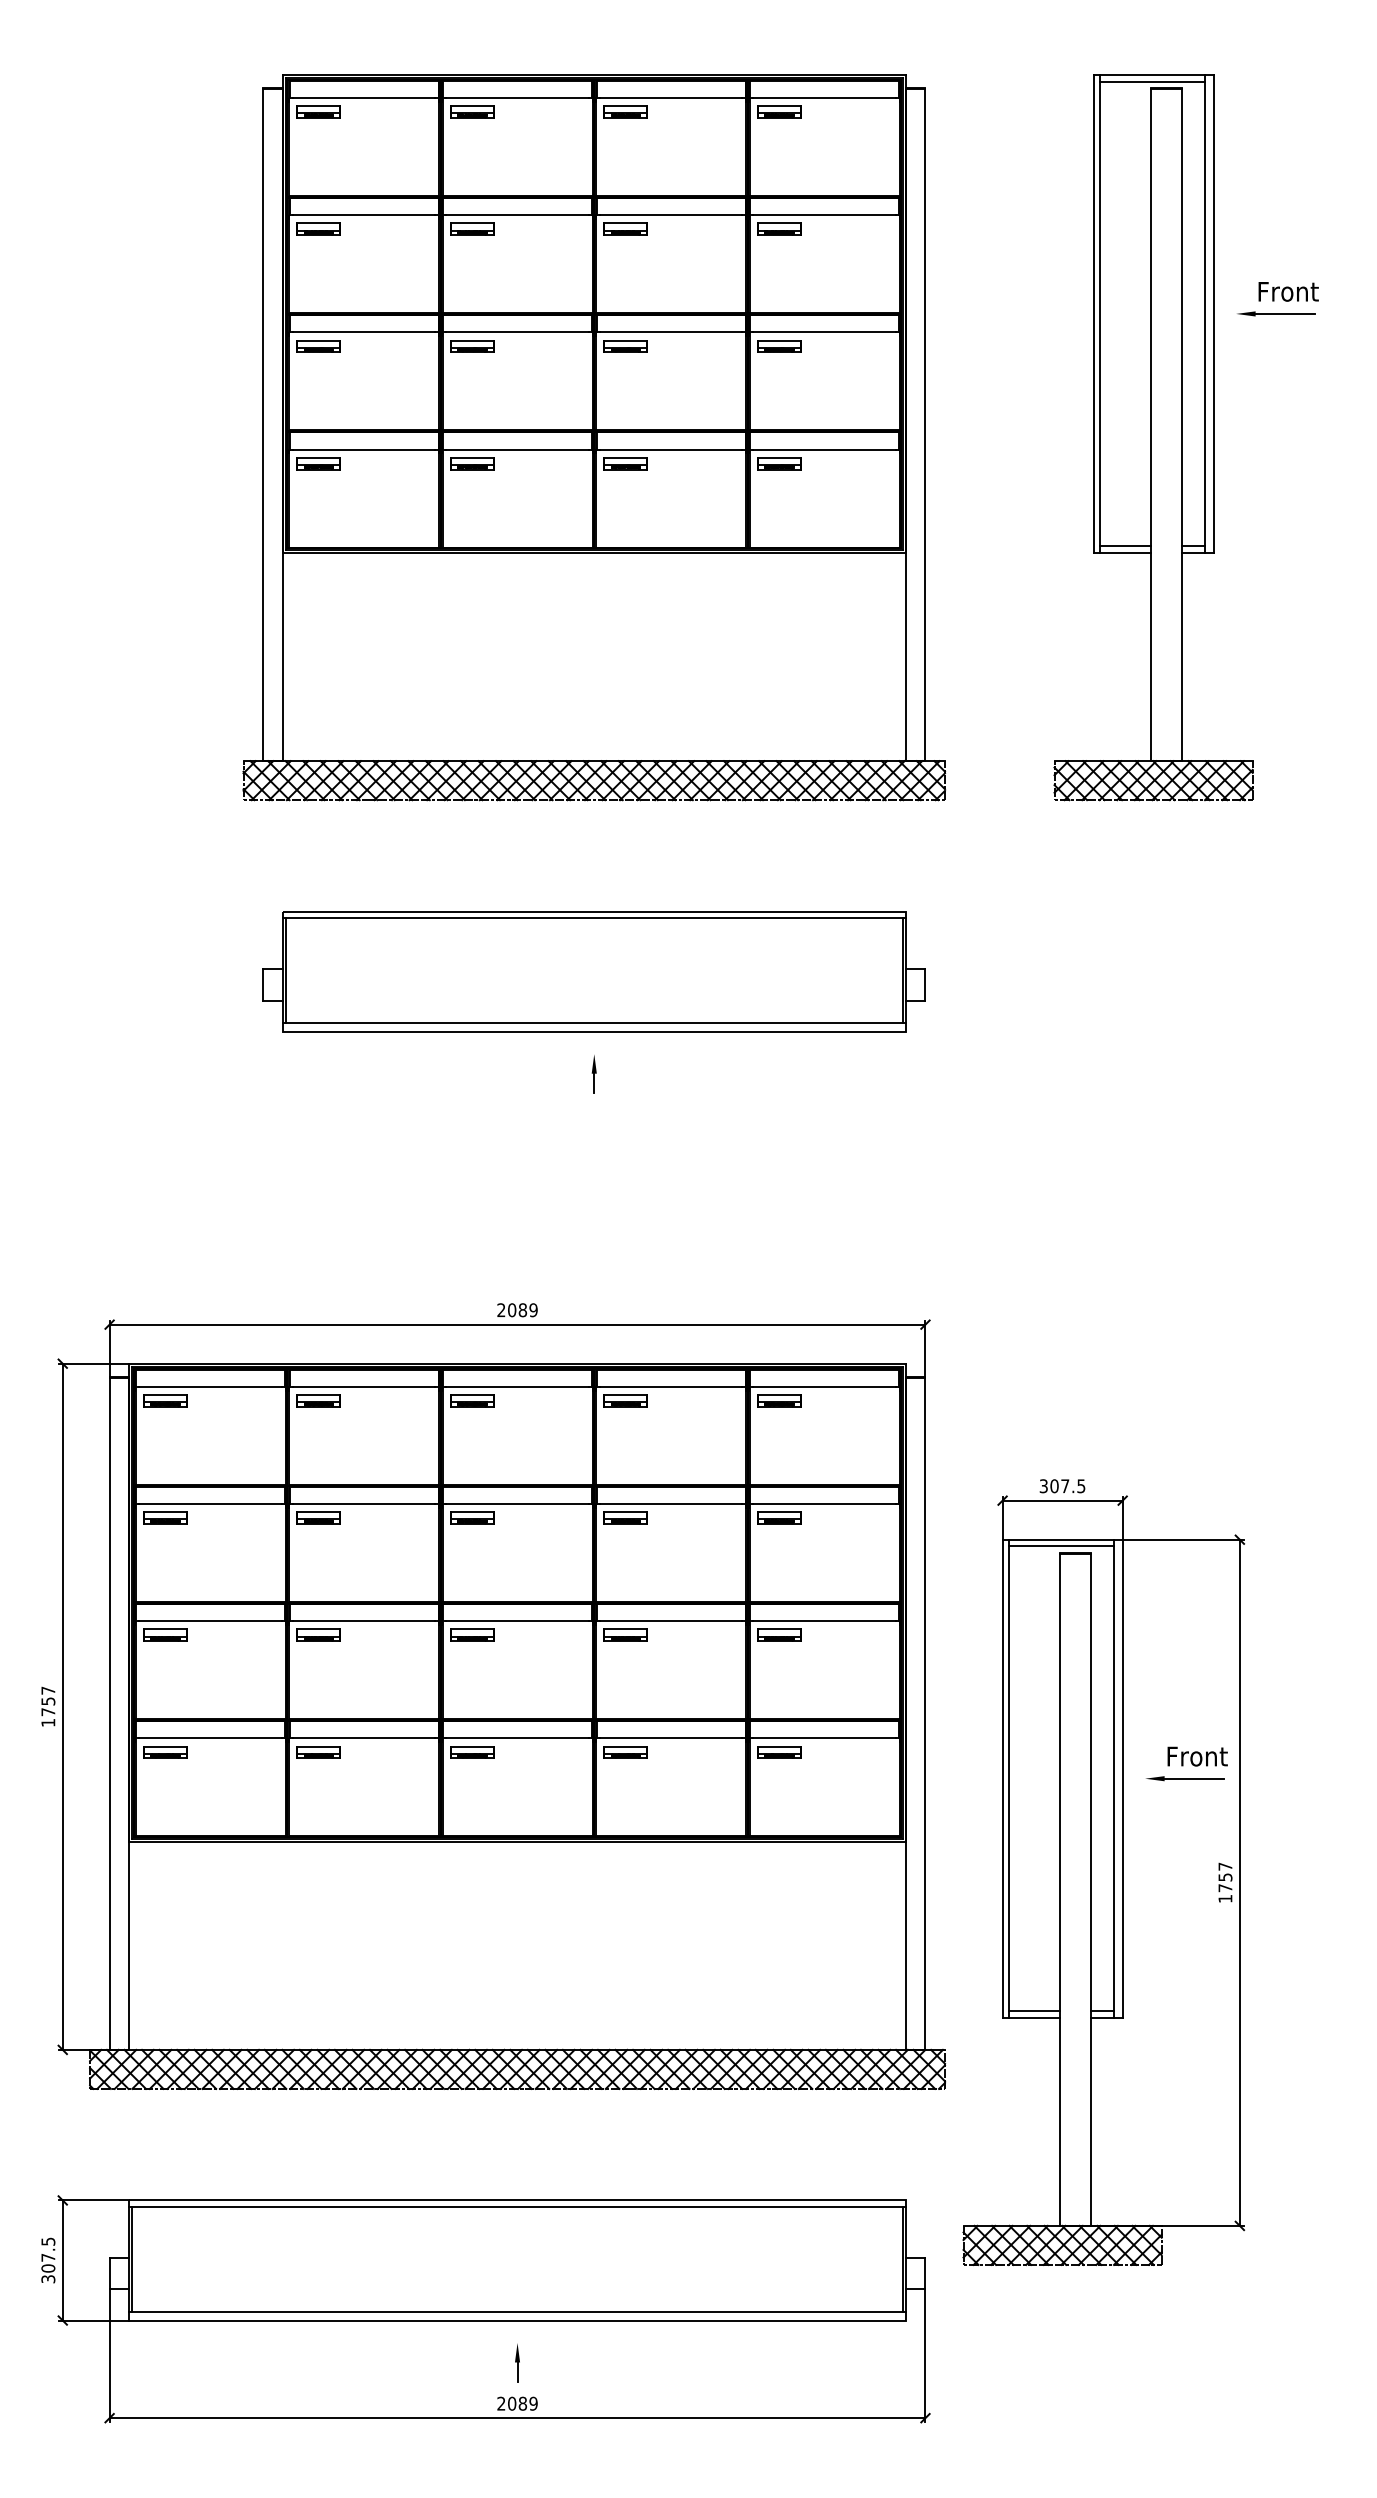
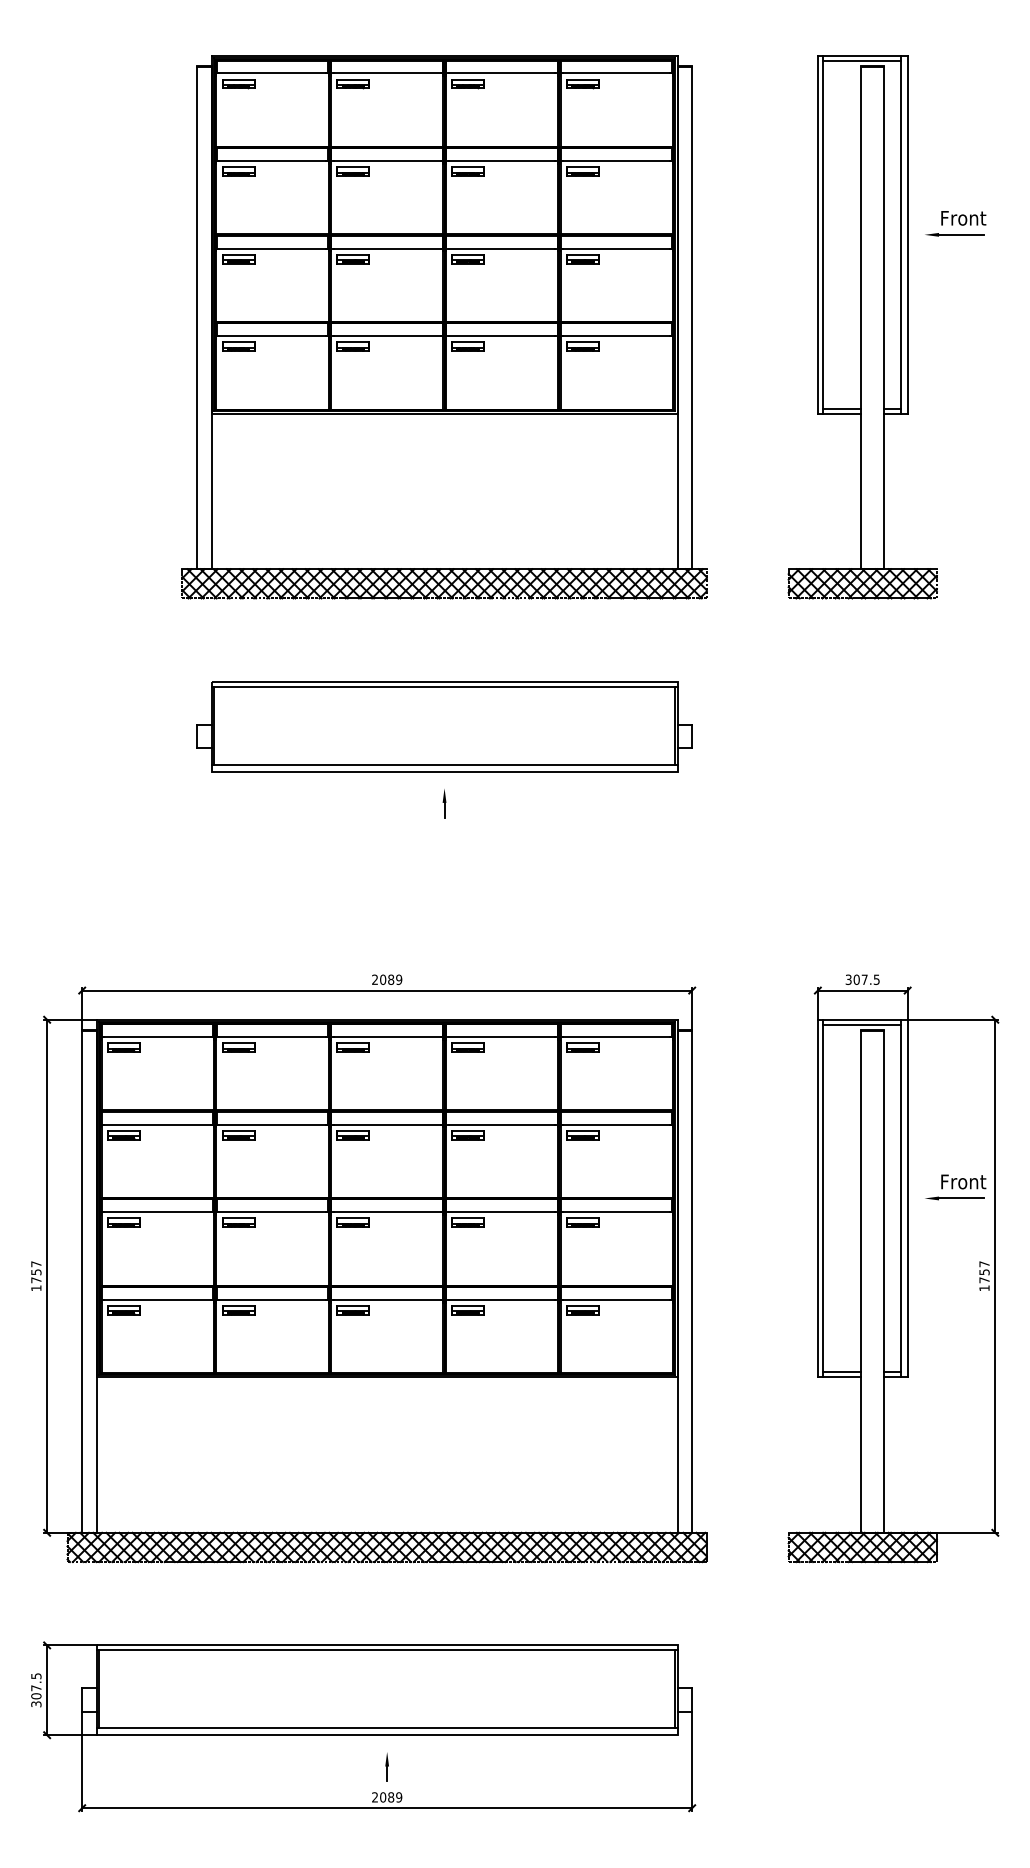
part: (1103, 1872) -> (893, 1268), moved

